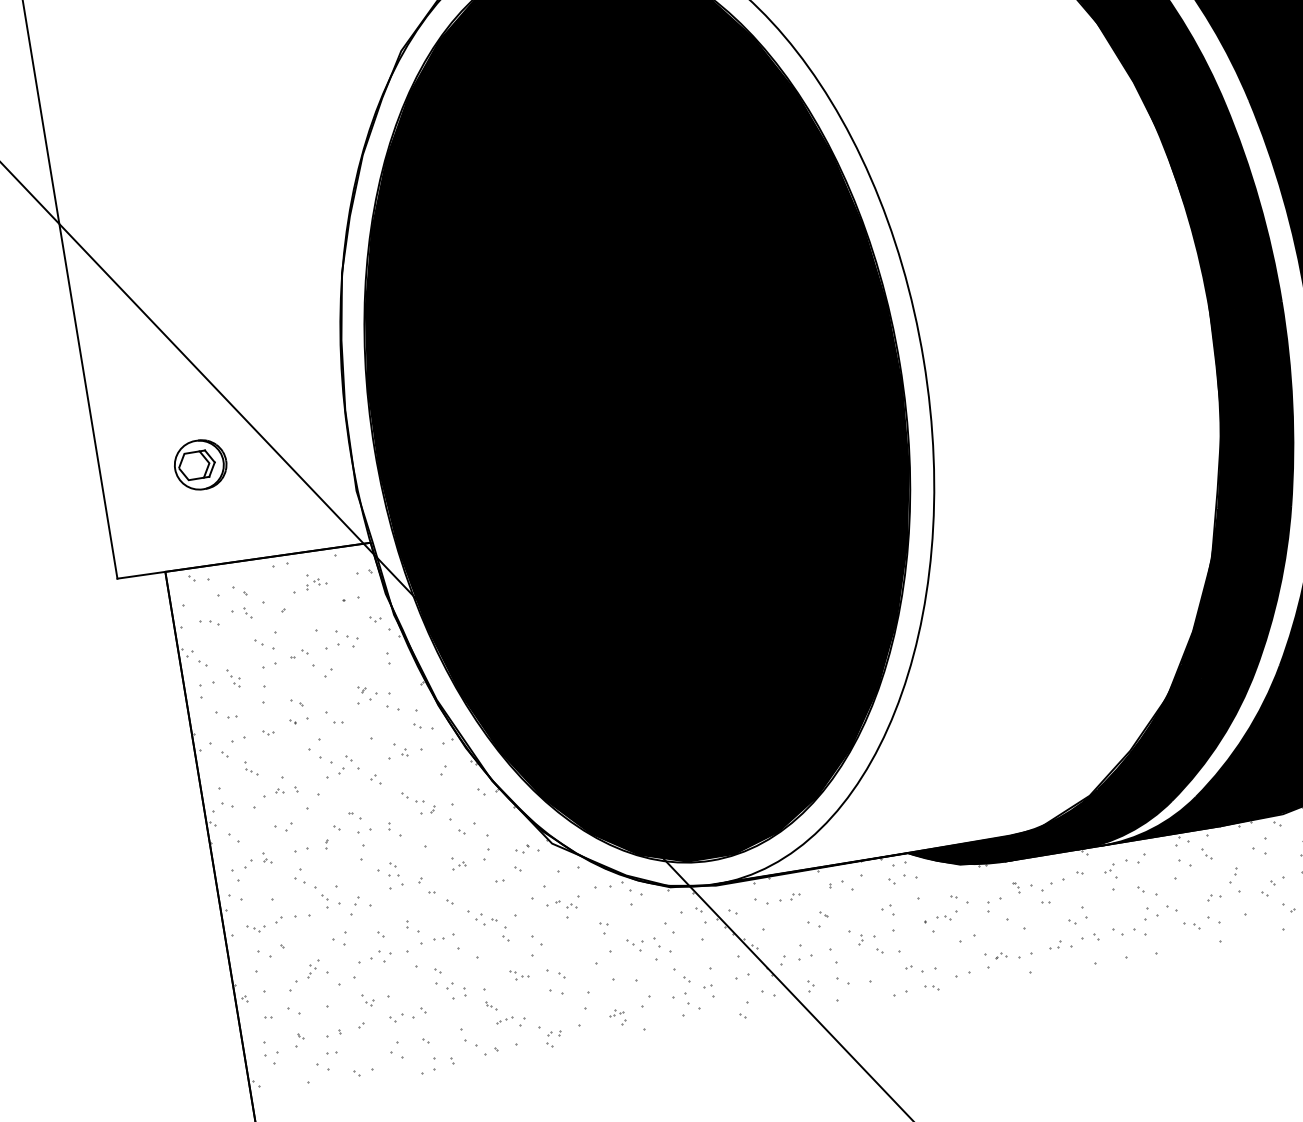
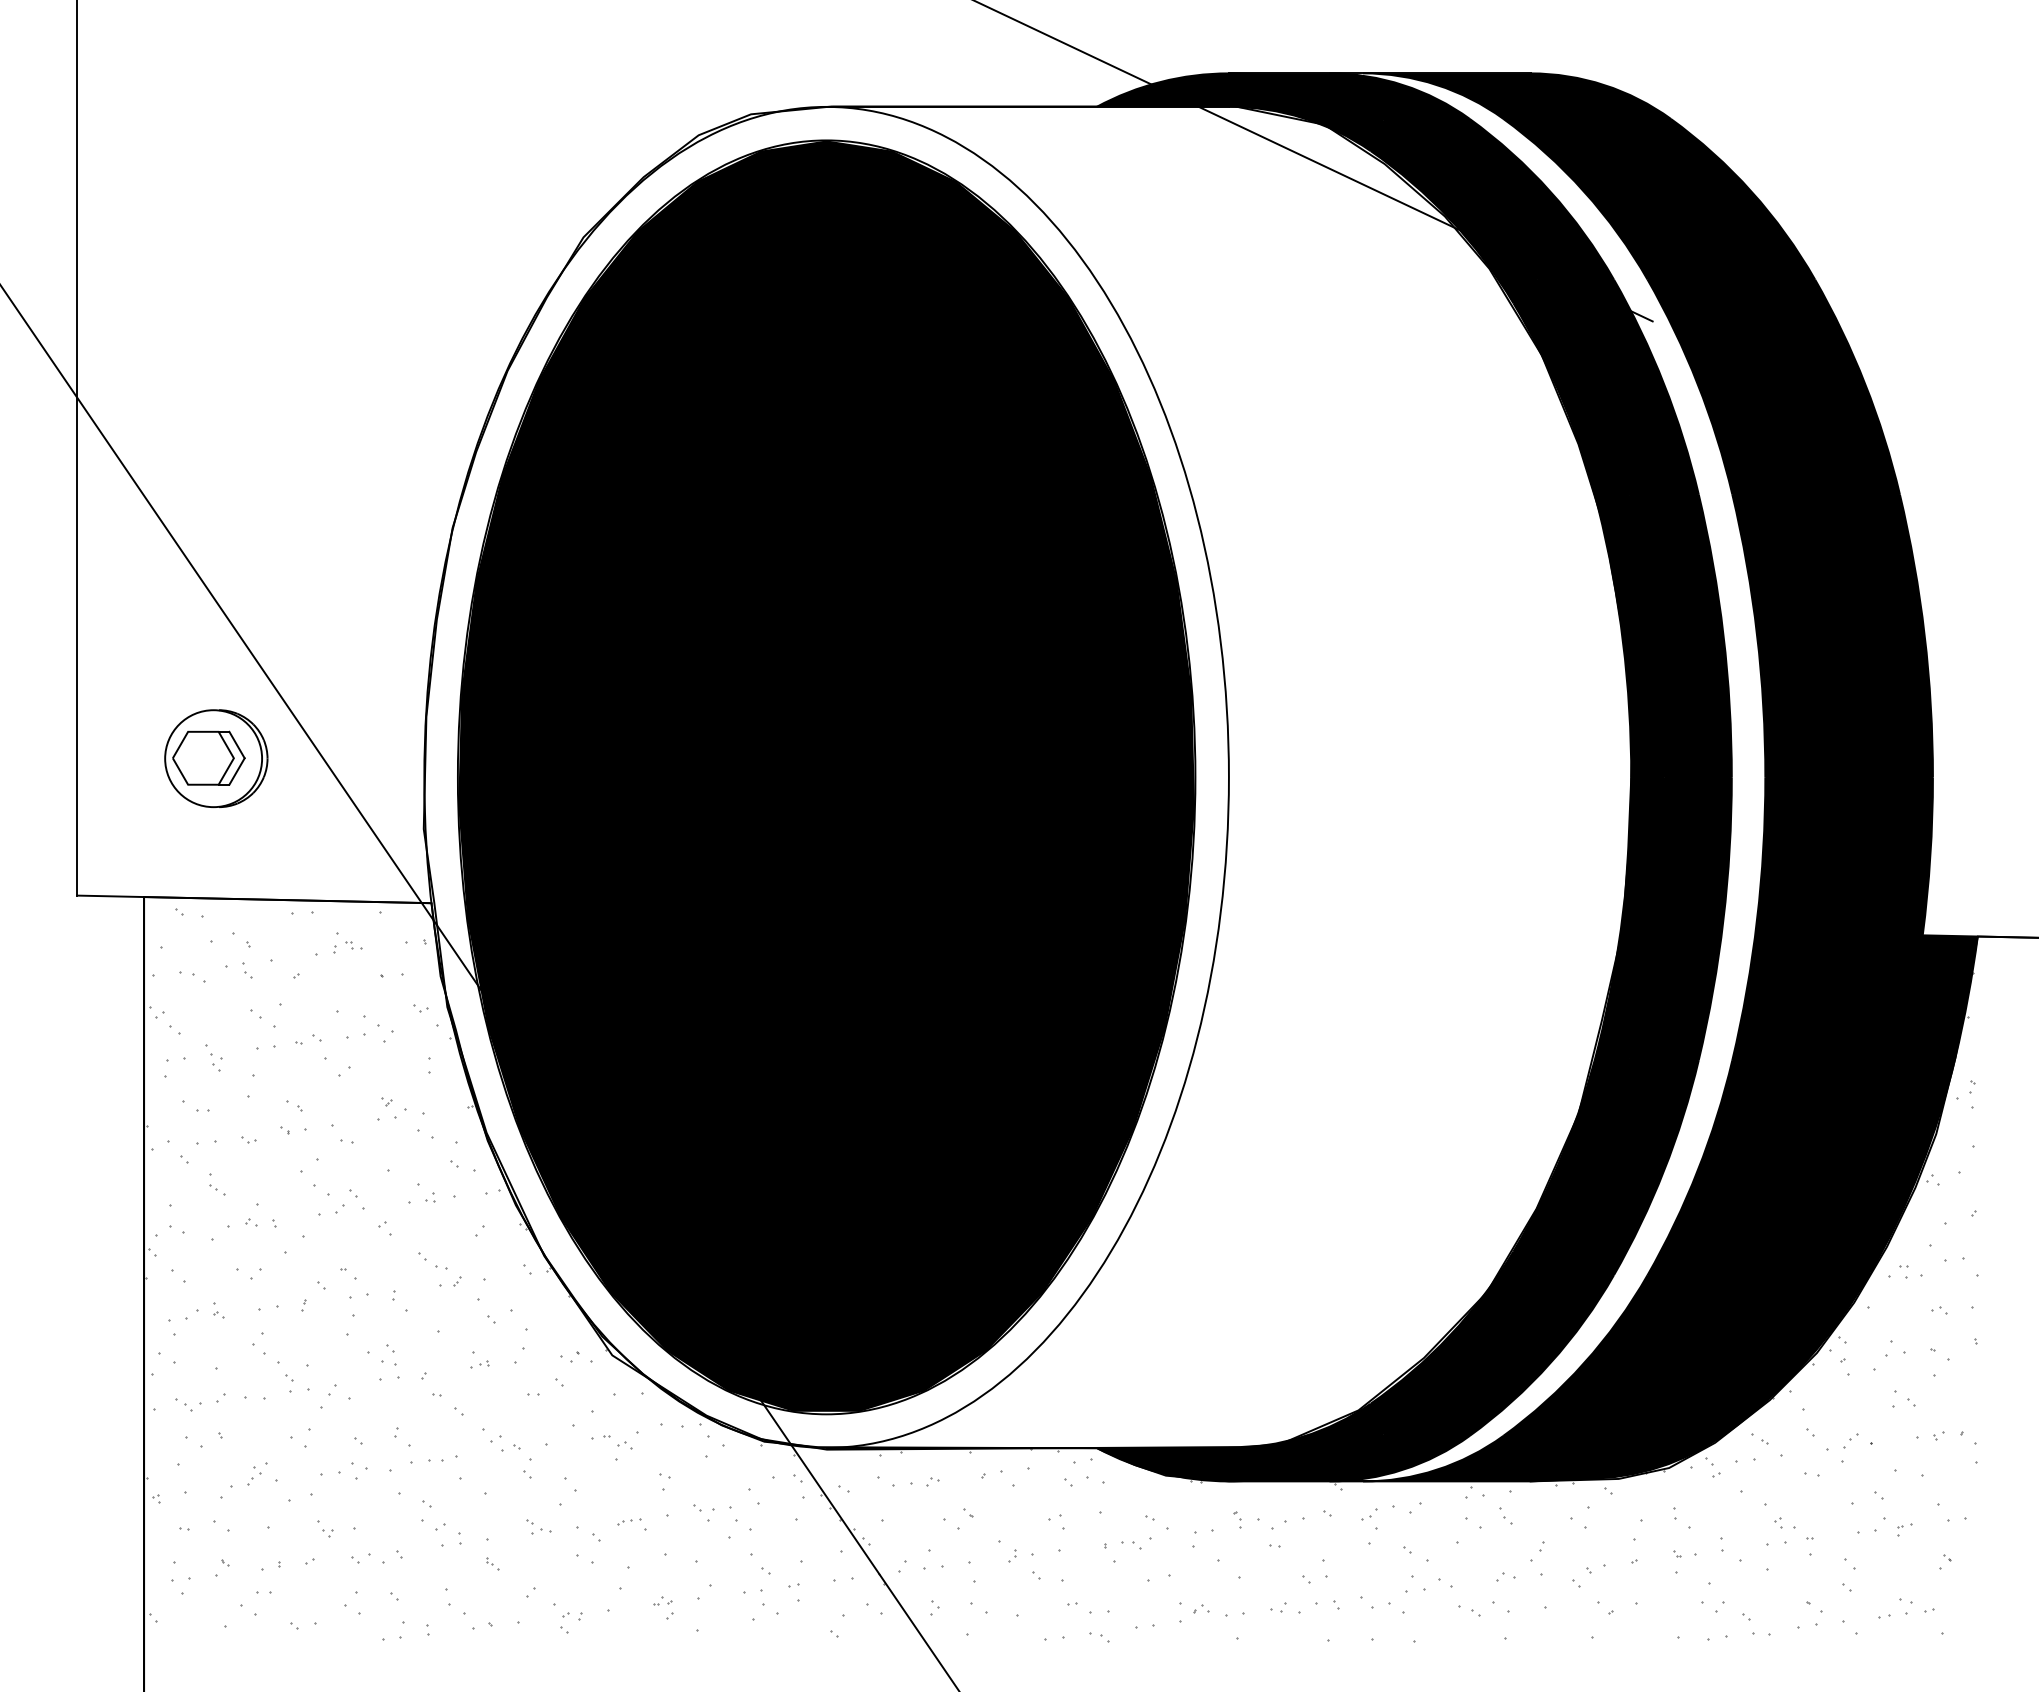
part: (200, 464) -> (216, 758), size x1.43
part: (505, 1020) -> (629, 1521), moved

